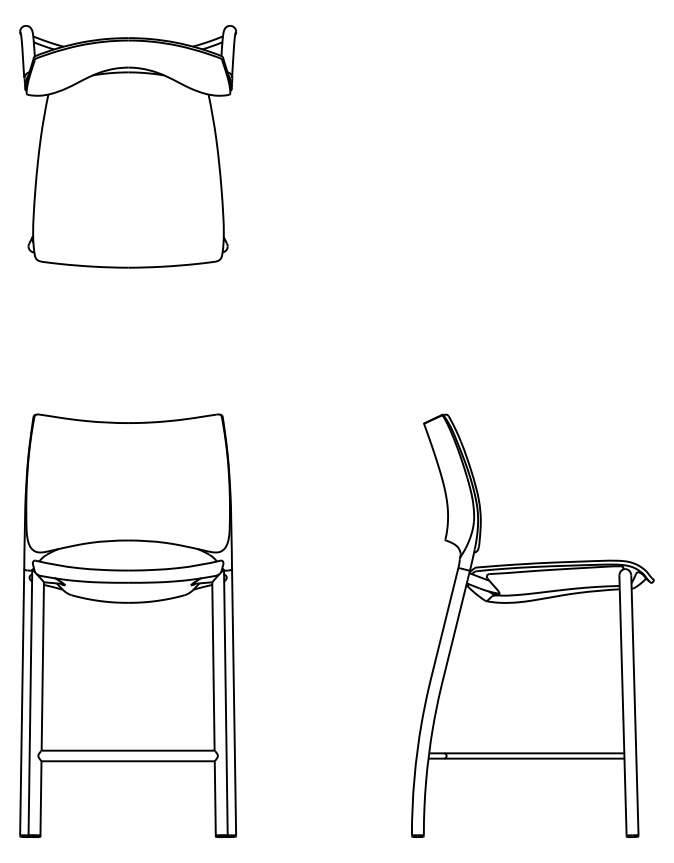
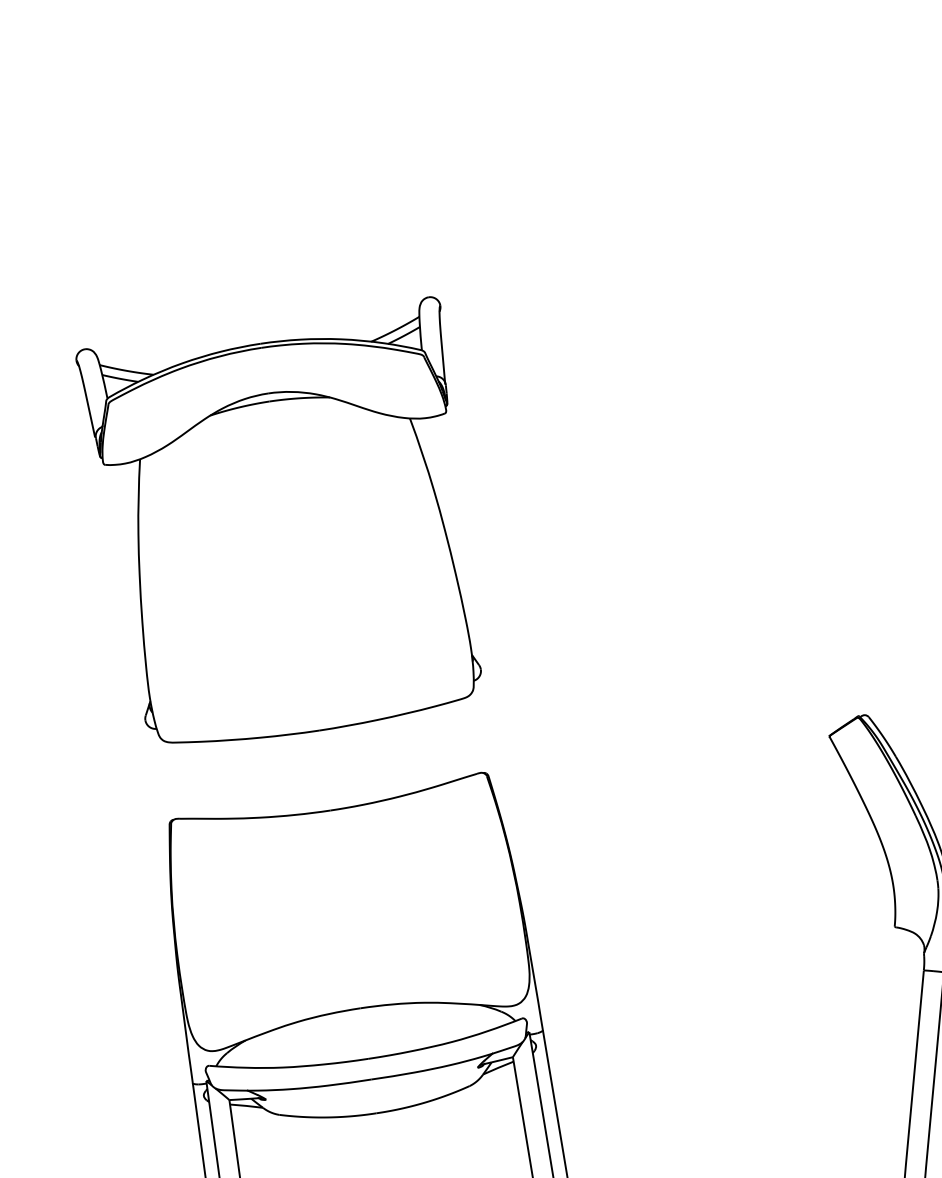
part: (127, 146) -> (286, 526), moved

